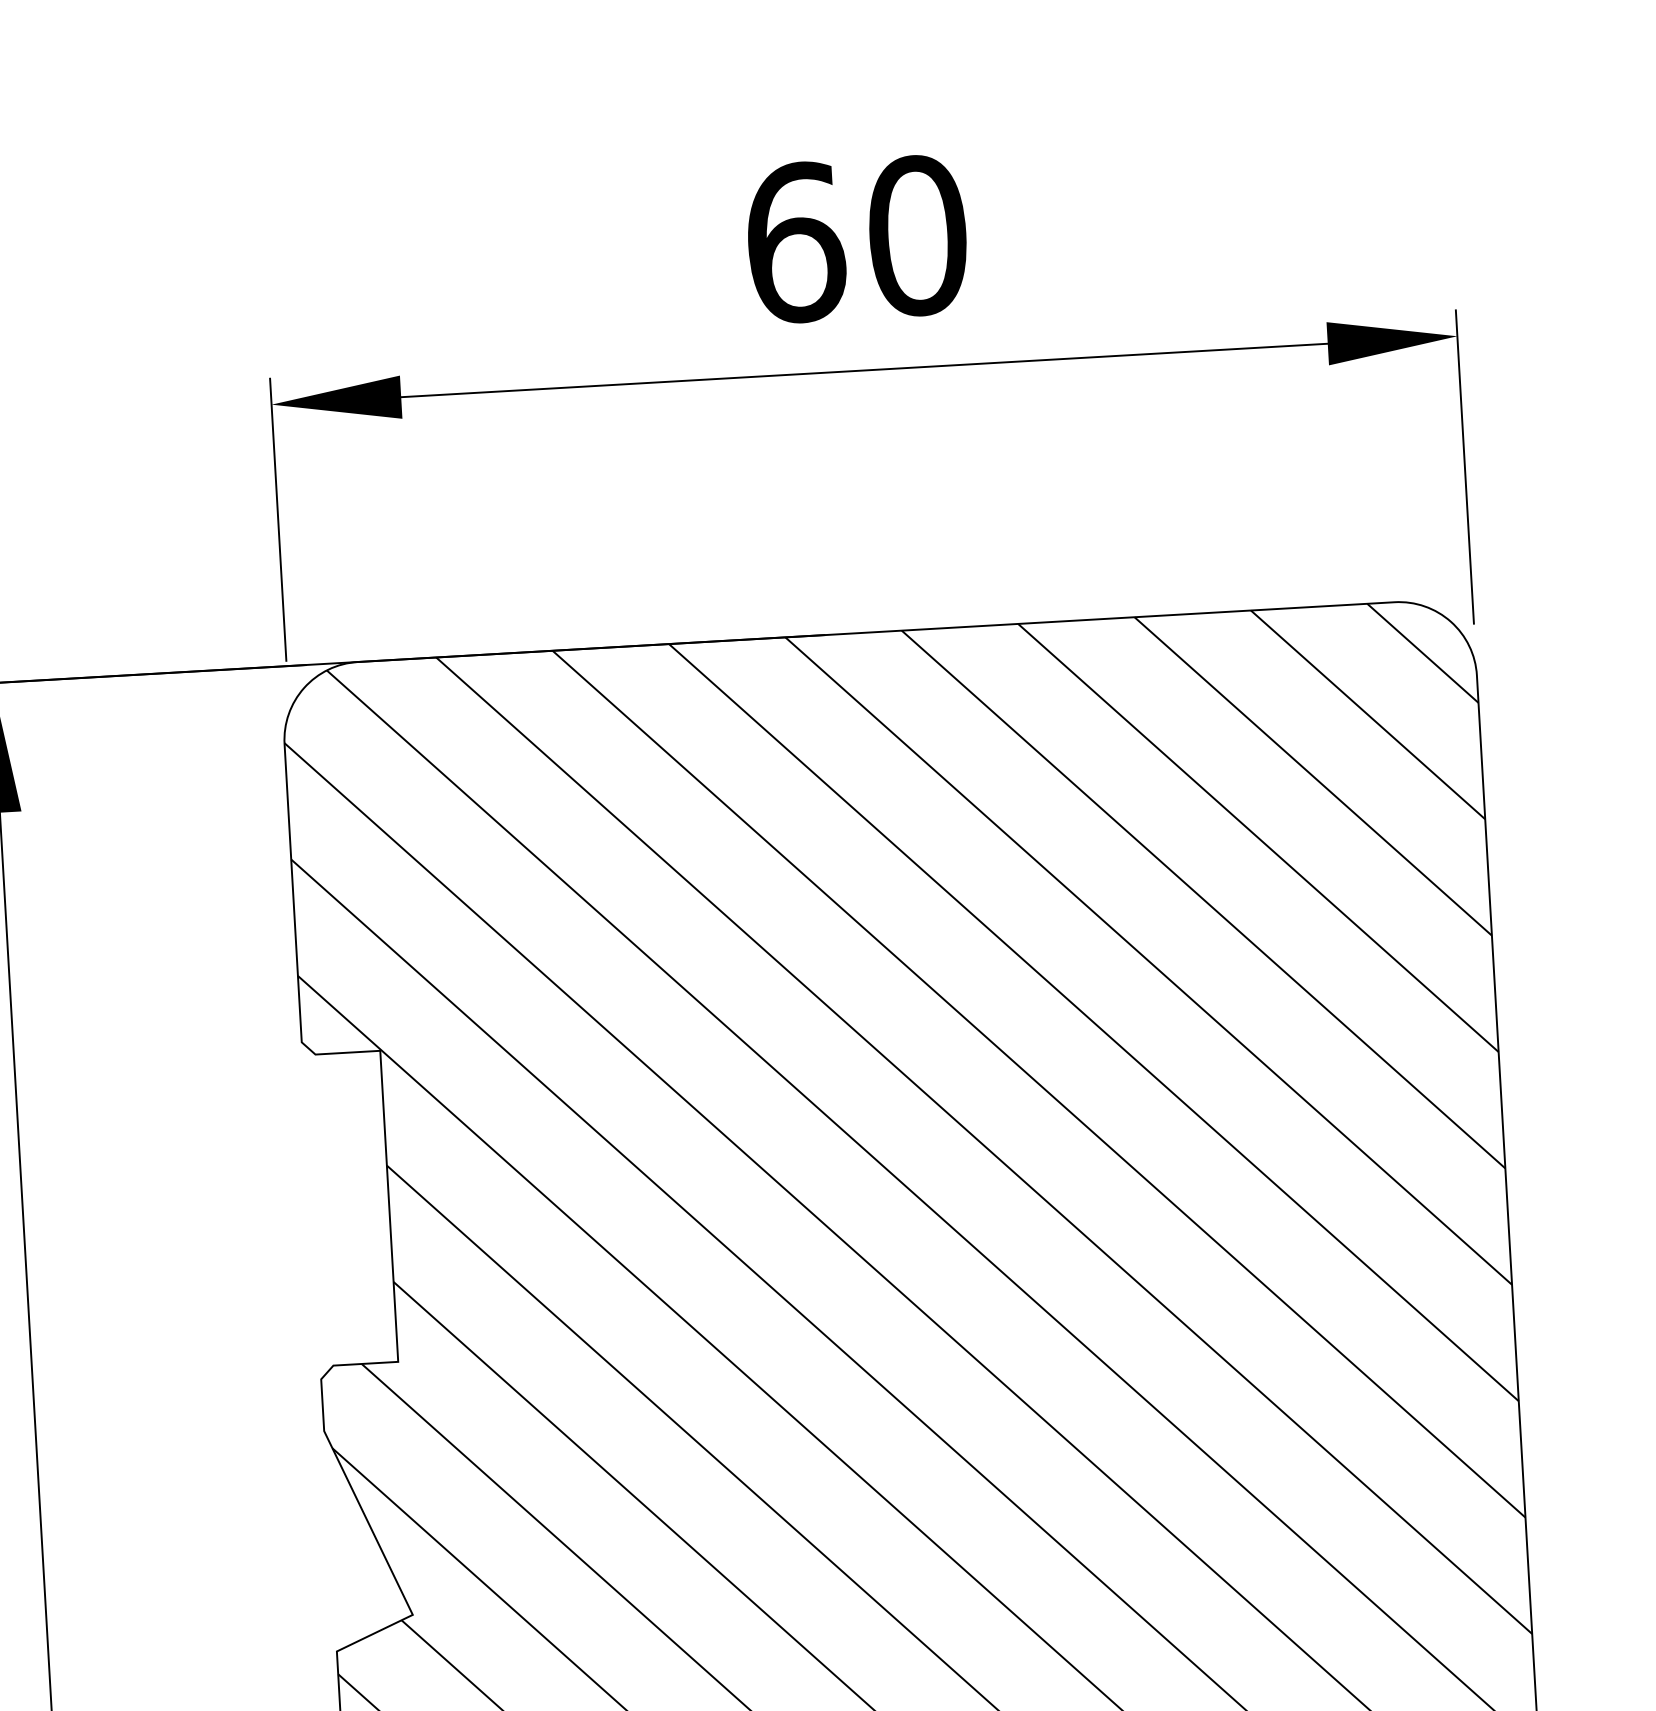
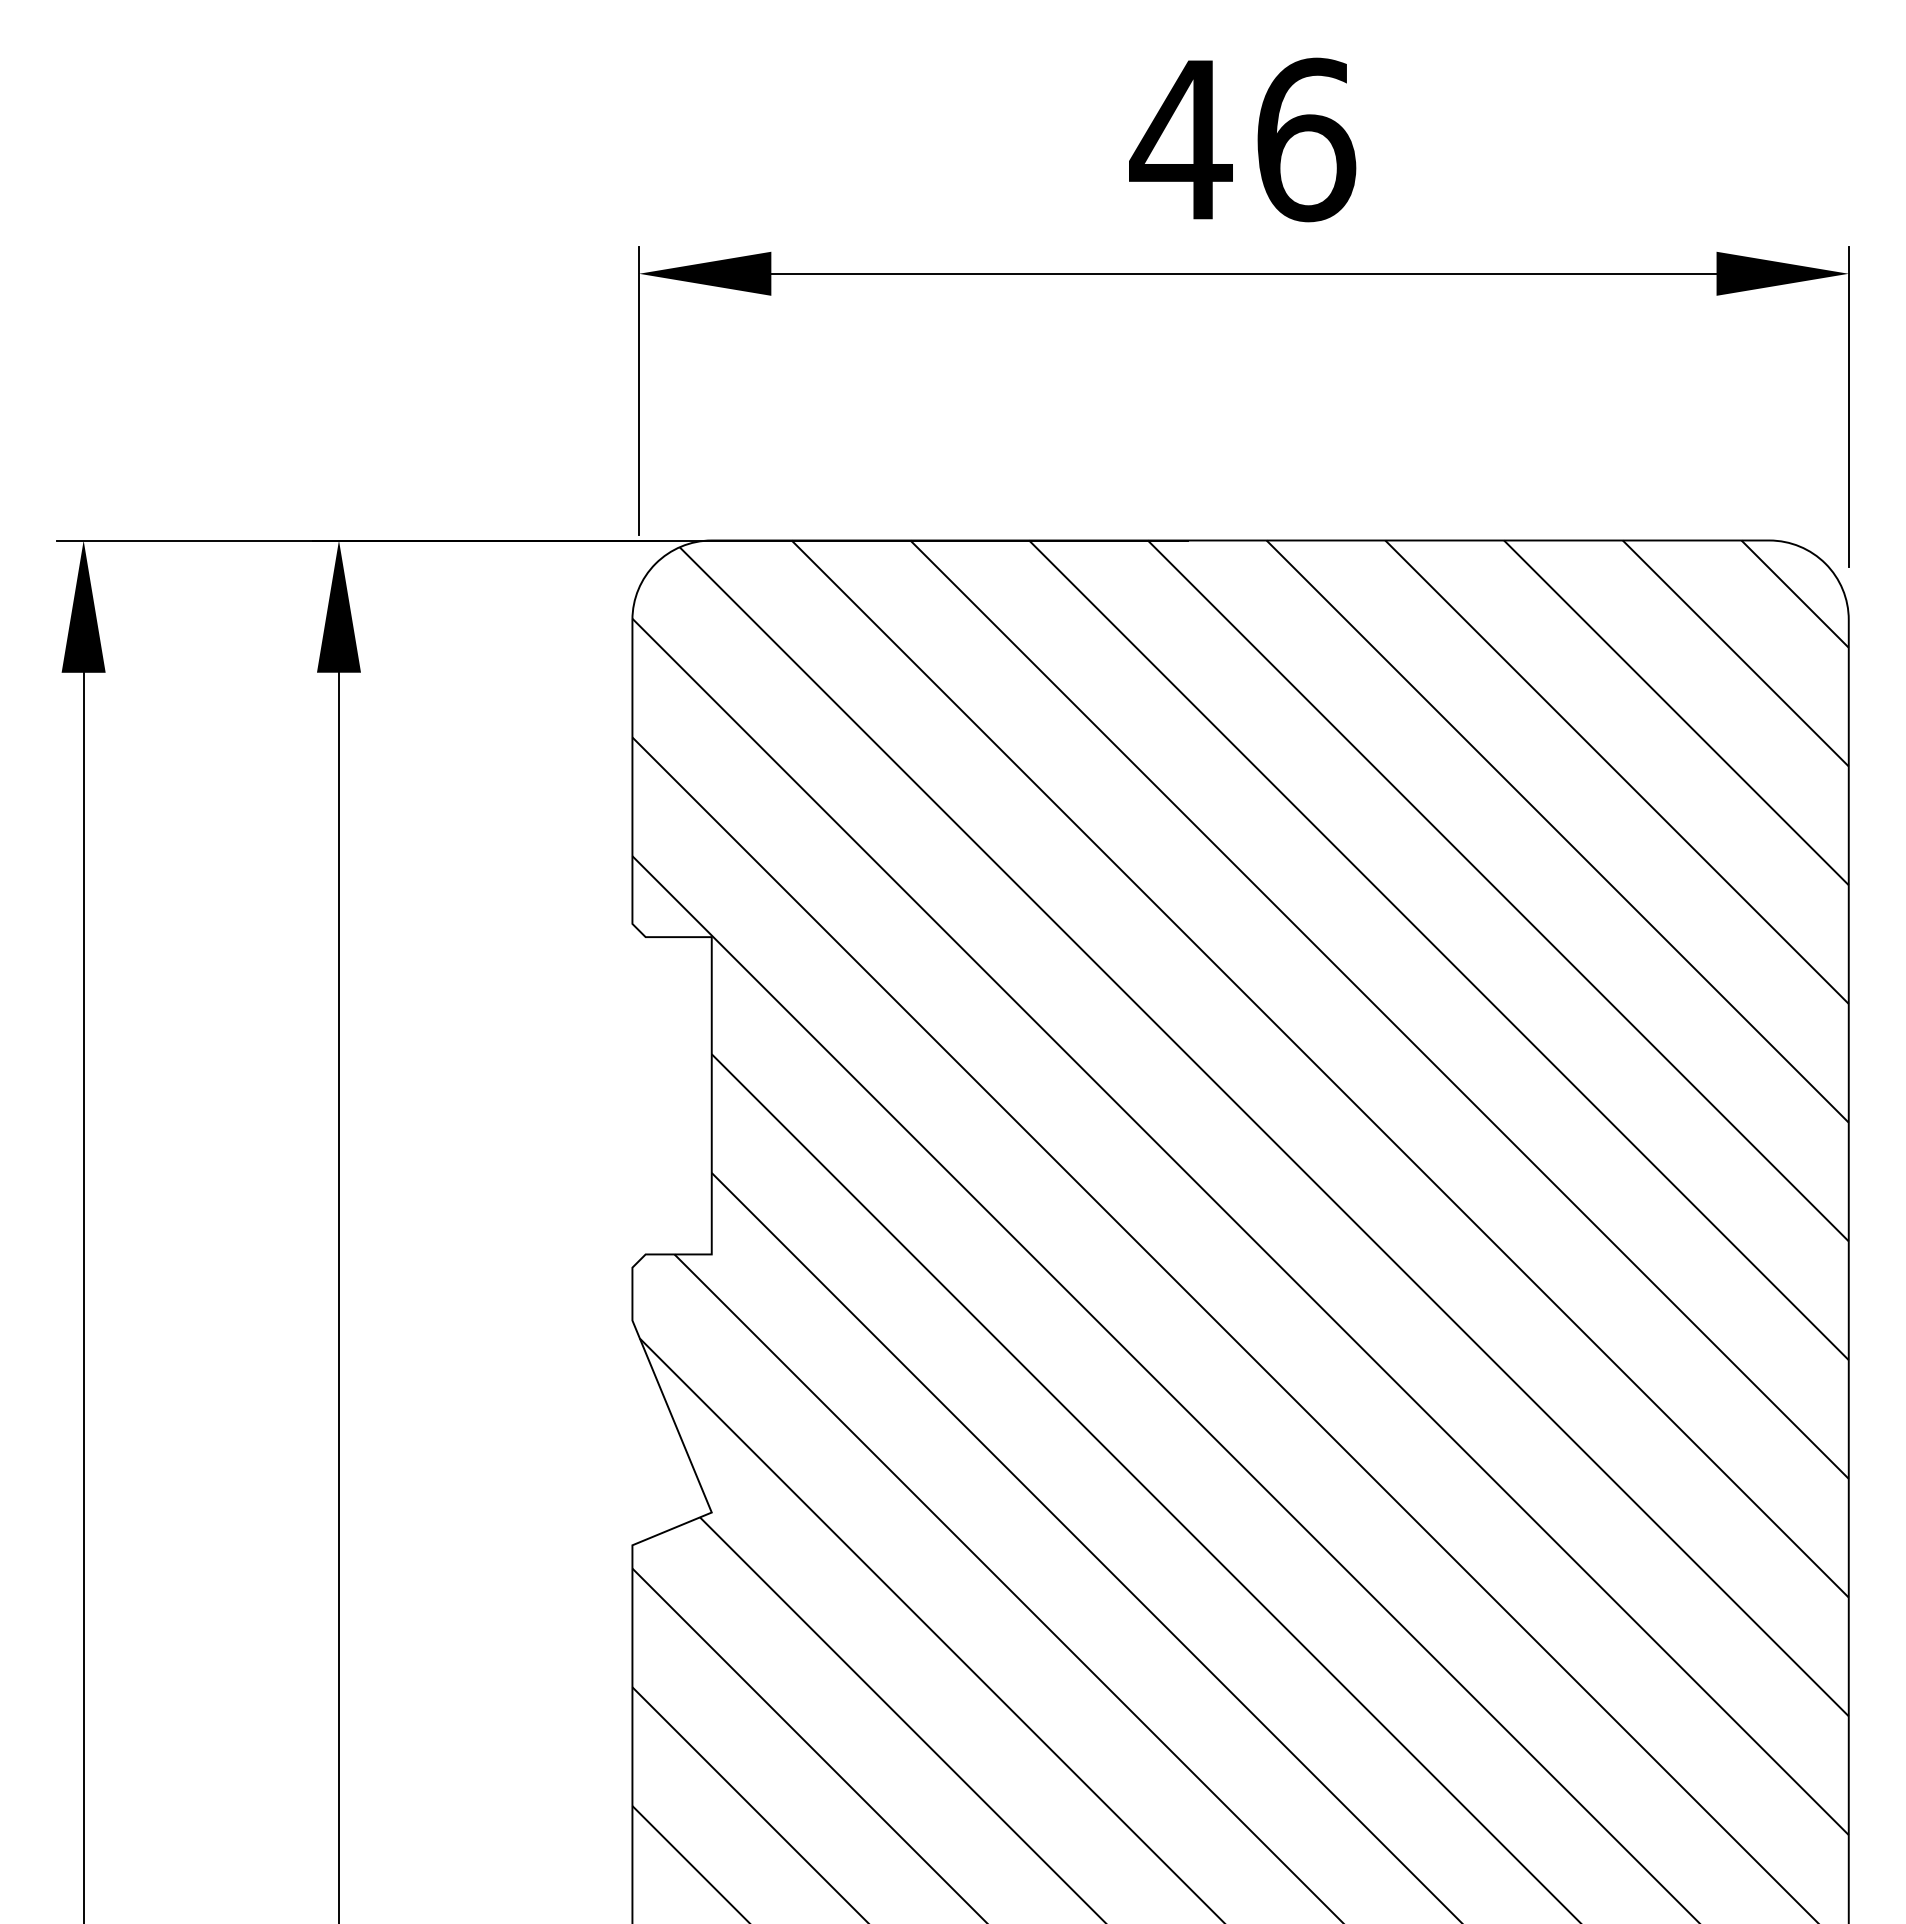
text: (855, 238) -> (1242, 139), 60 -> 46

